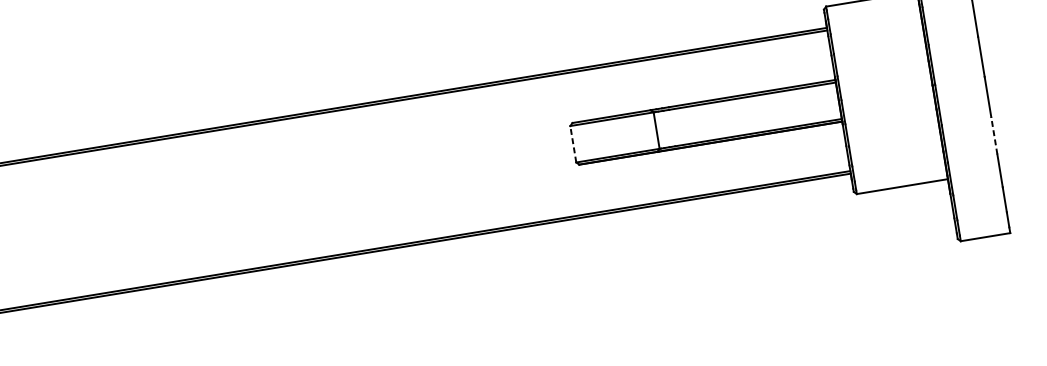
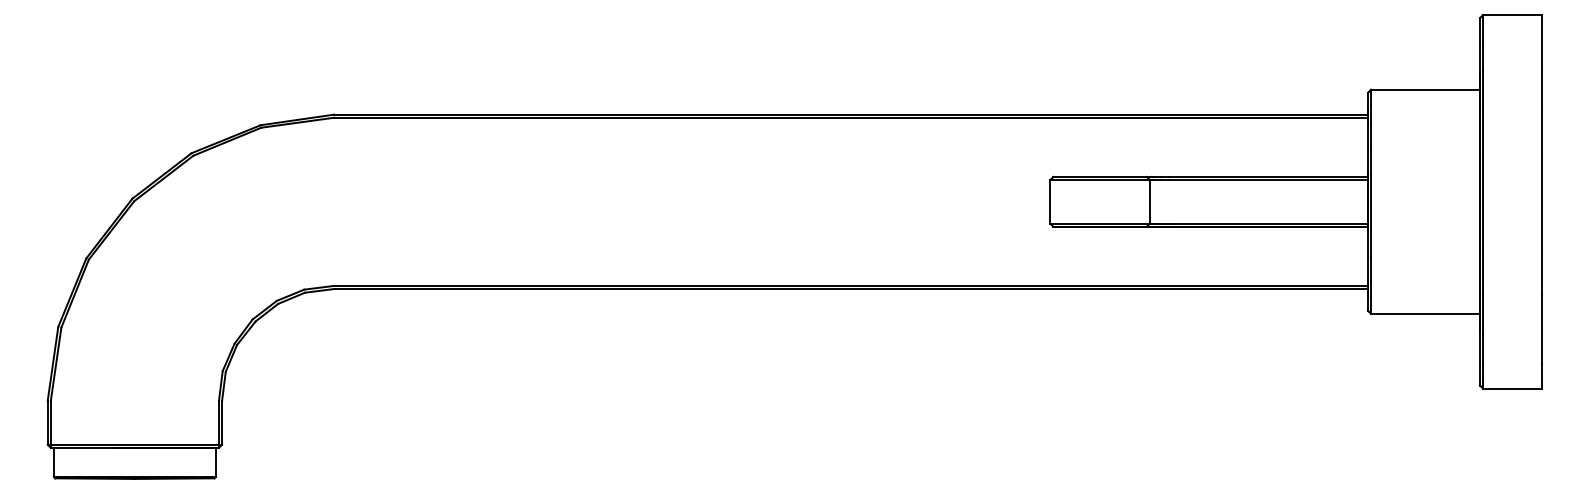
line: (994, 135) -> (1542, 271), dashed -> solid
line: (573, 143) -> (1050, 201), dashed -> solid

